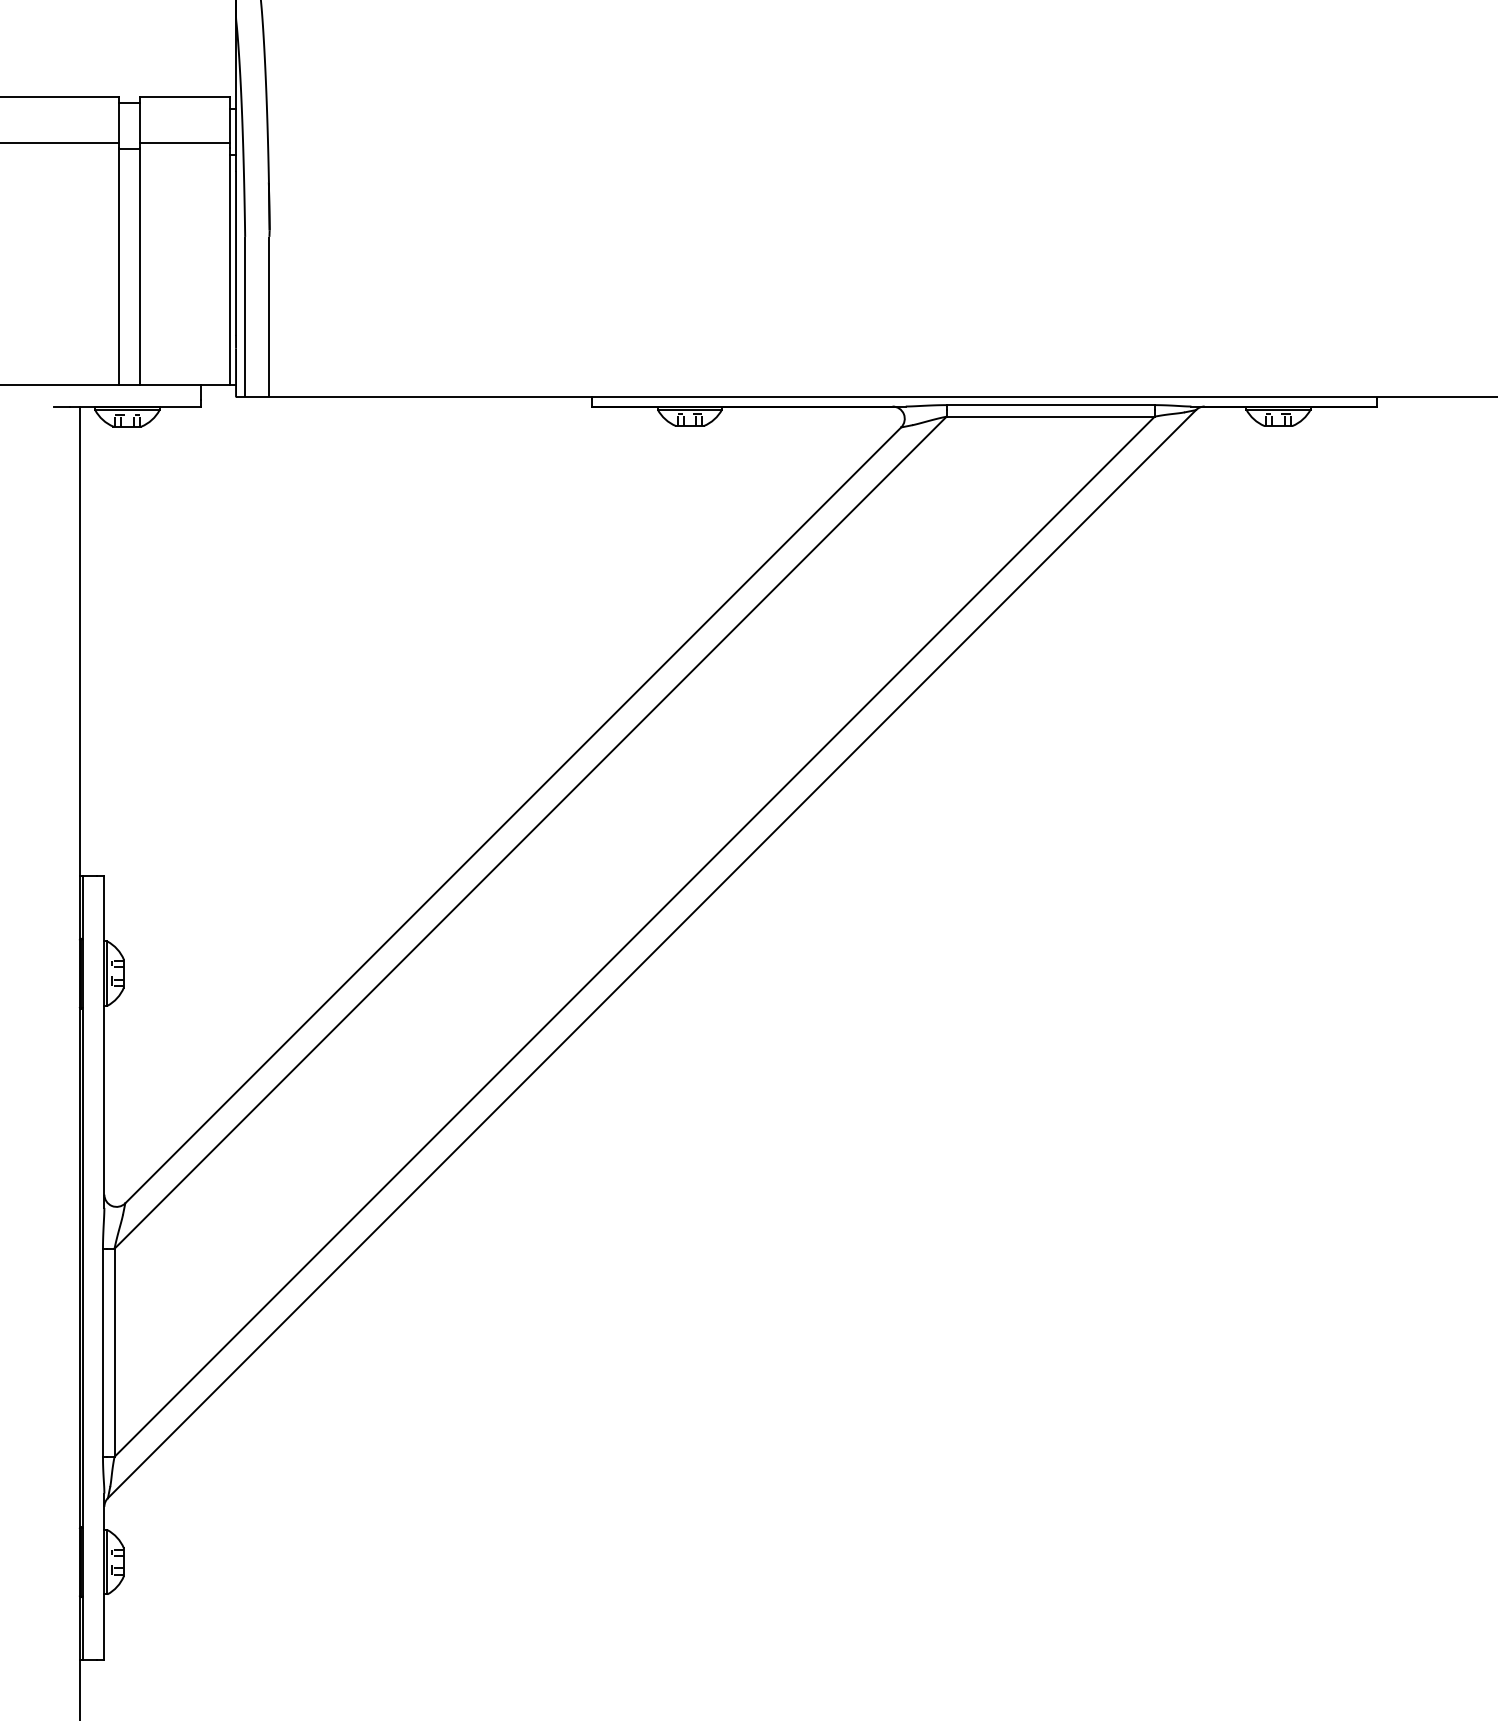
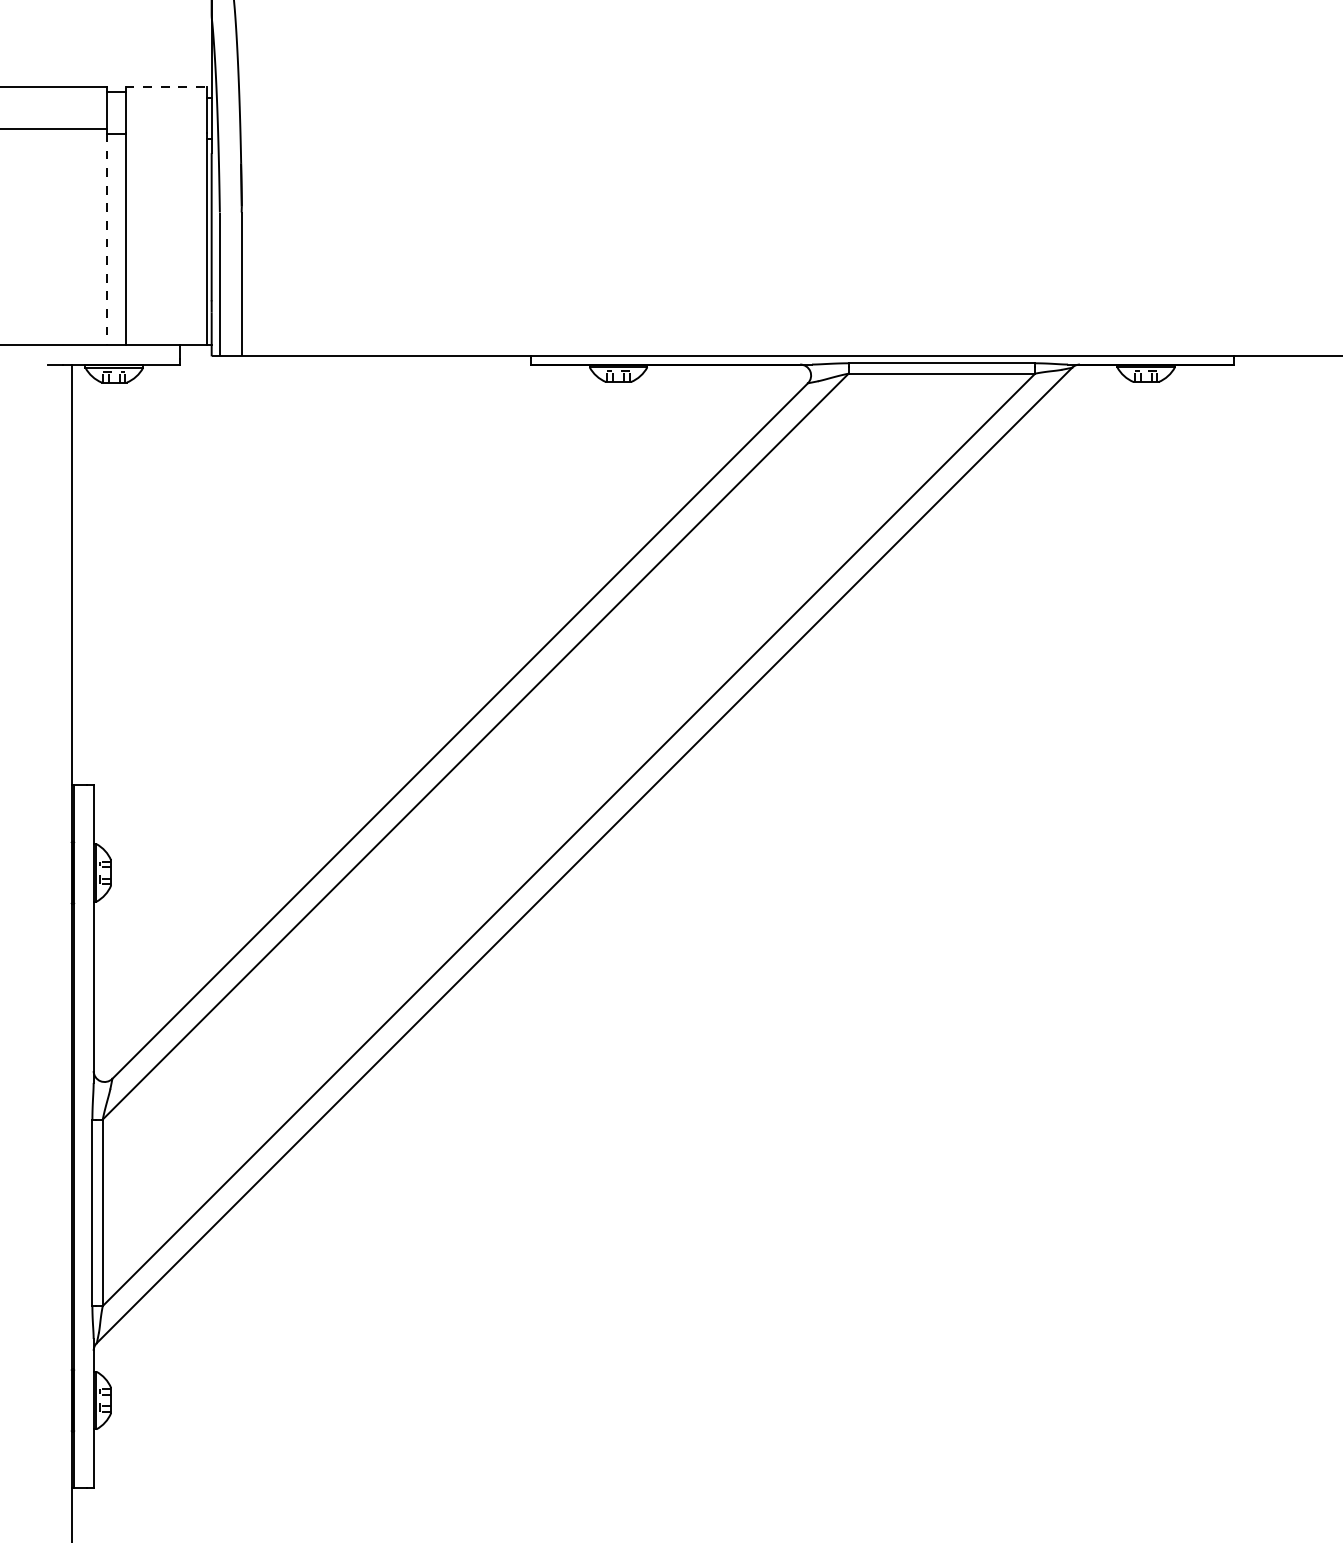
line: (185, 97) -> (166, 87), solid -> dashed
line: (185, 143) -> (166, 128), removed
line: (119, 267) -> (107, 239), solid -> dashed

